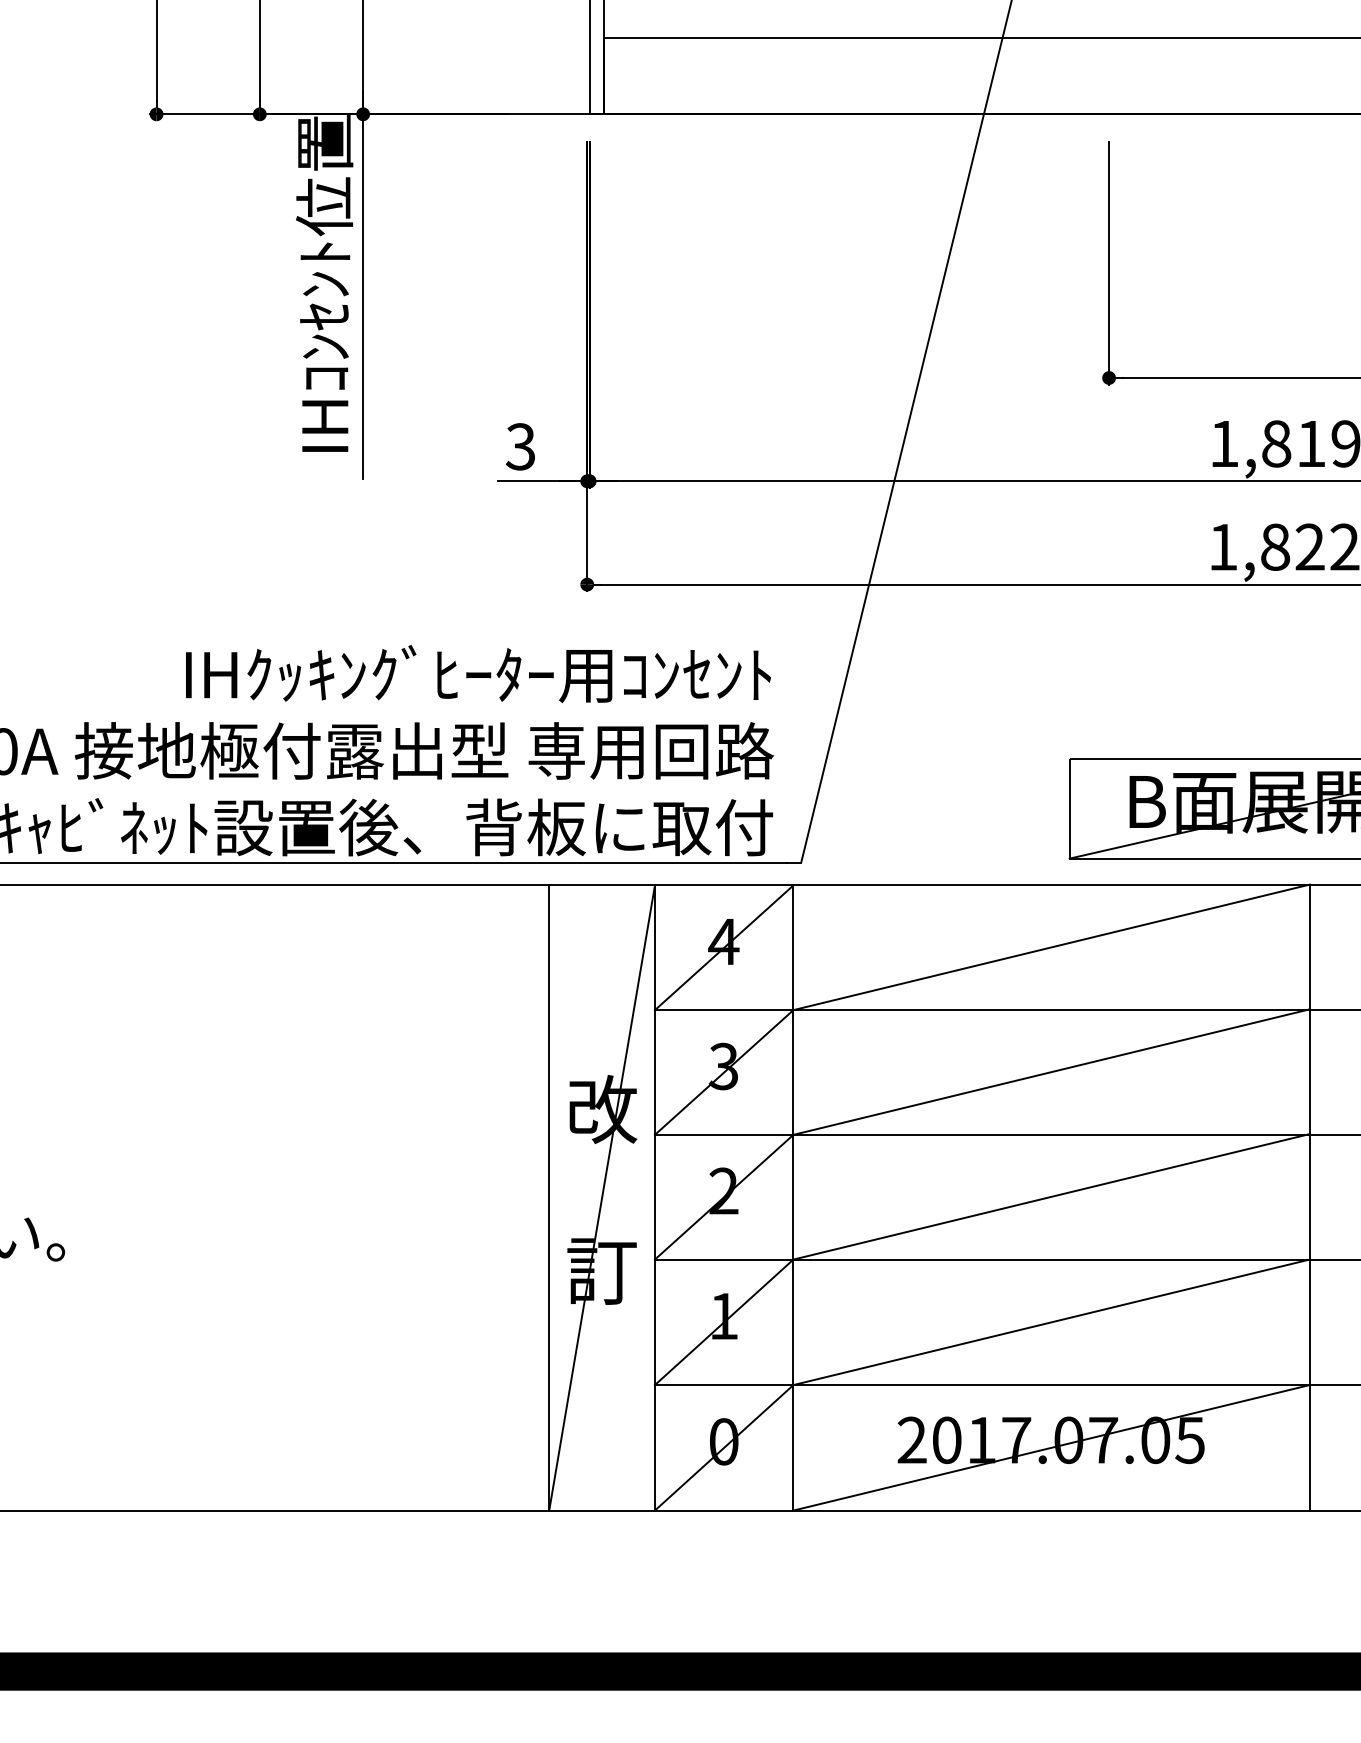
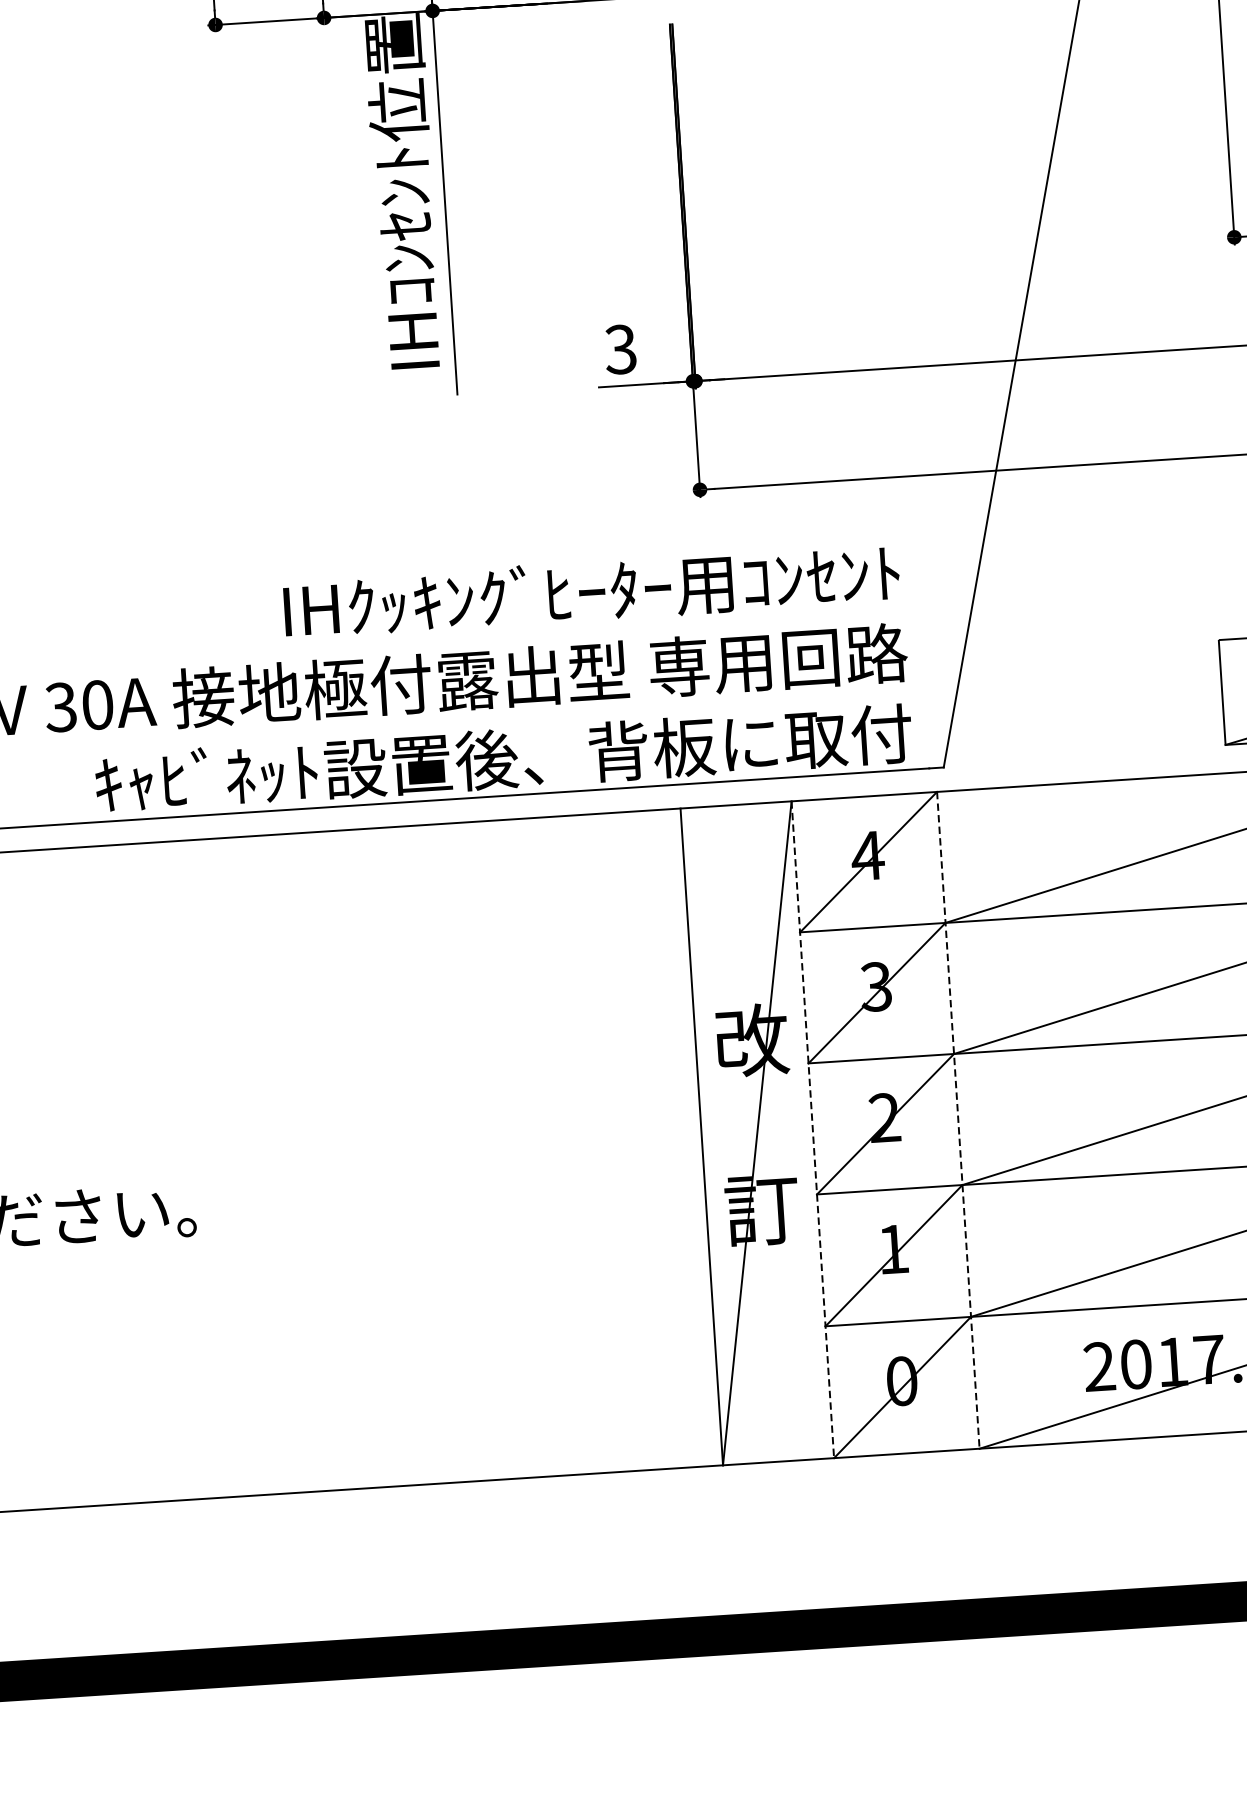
line: (654, 1198) -> (812, 1130), solid -> dashed
line: (793, 1198) -> (958, 1120), solid -> dashed

